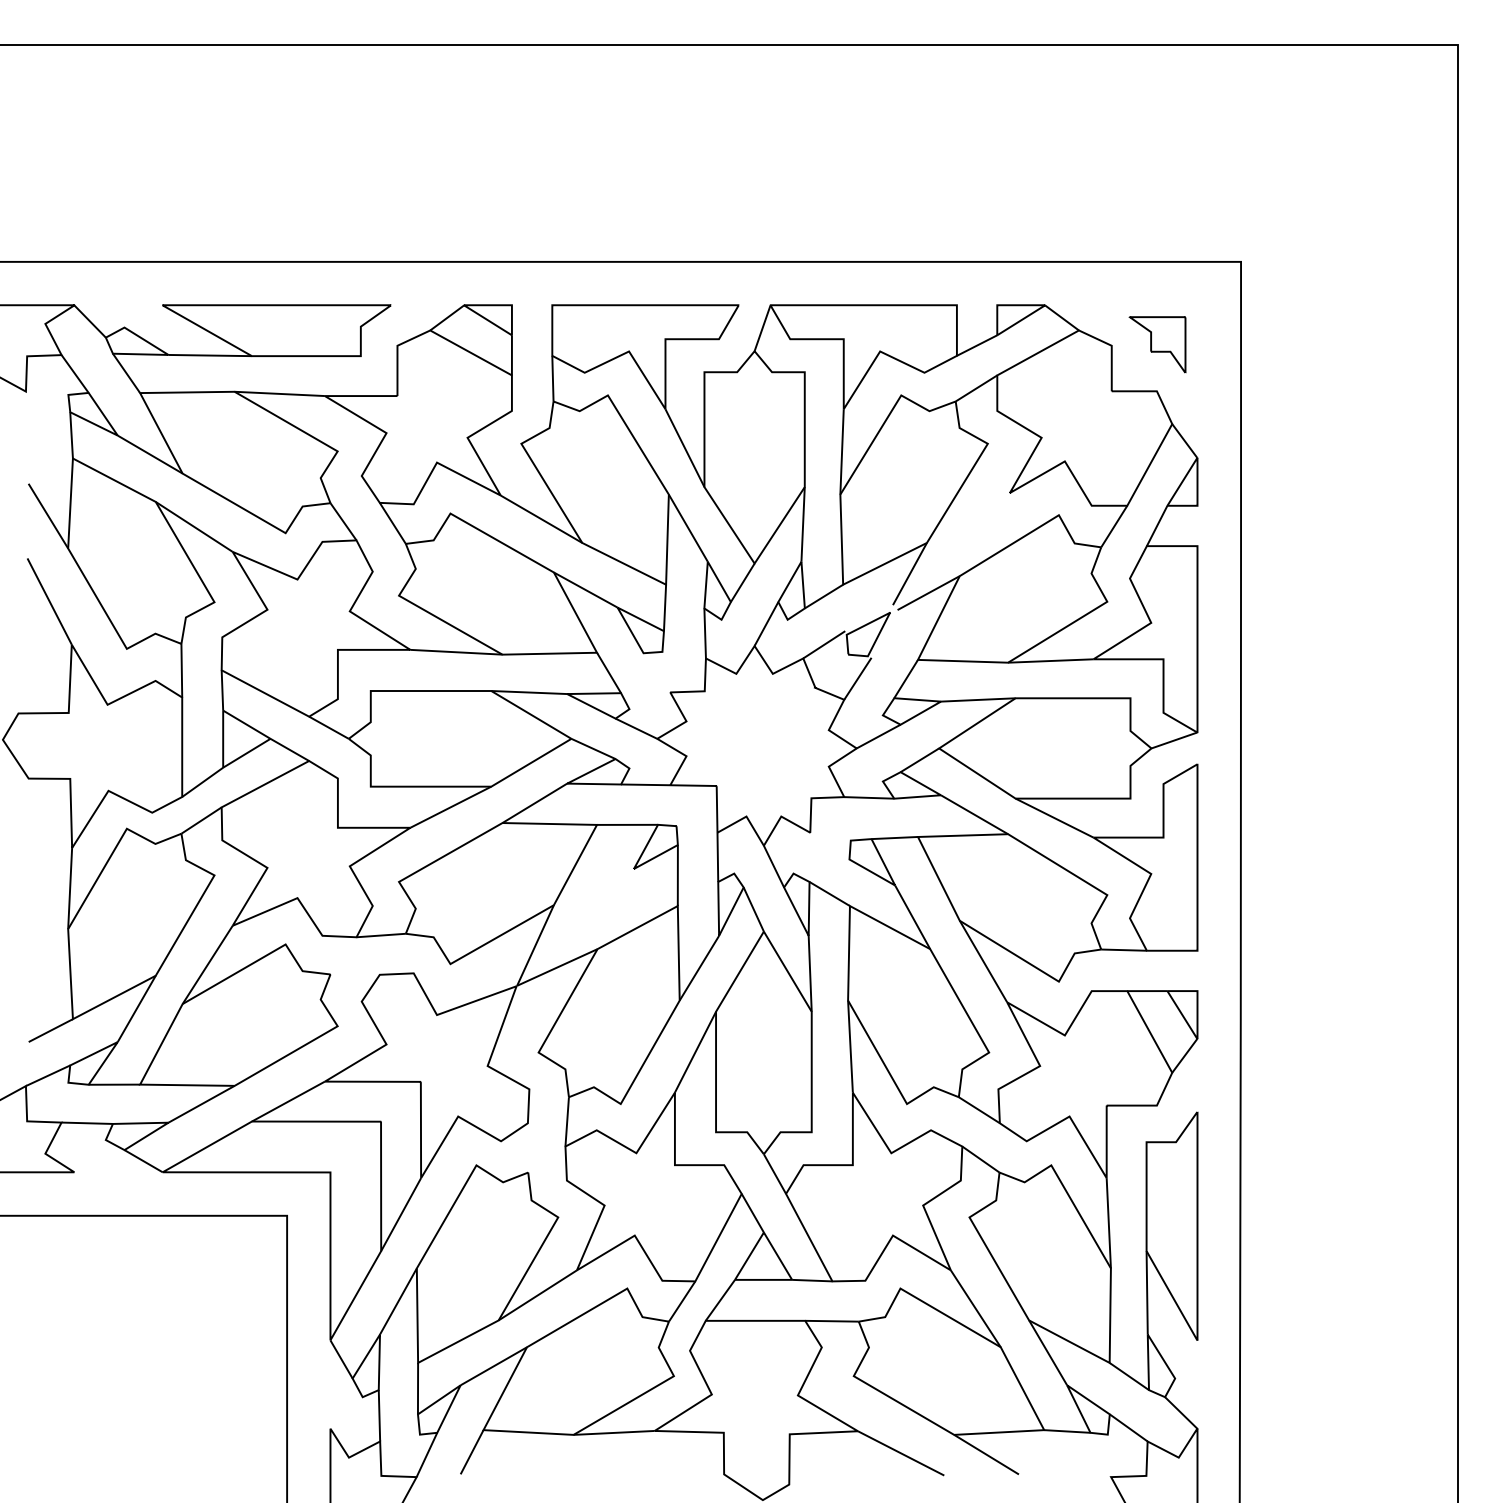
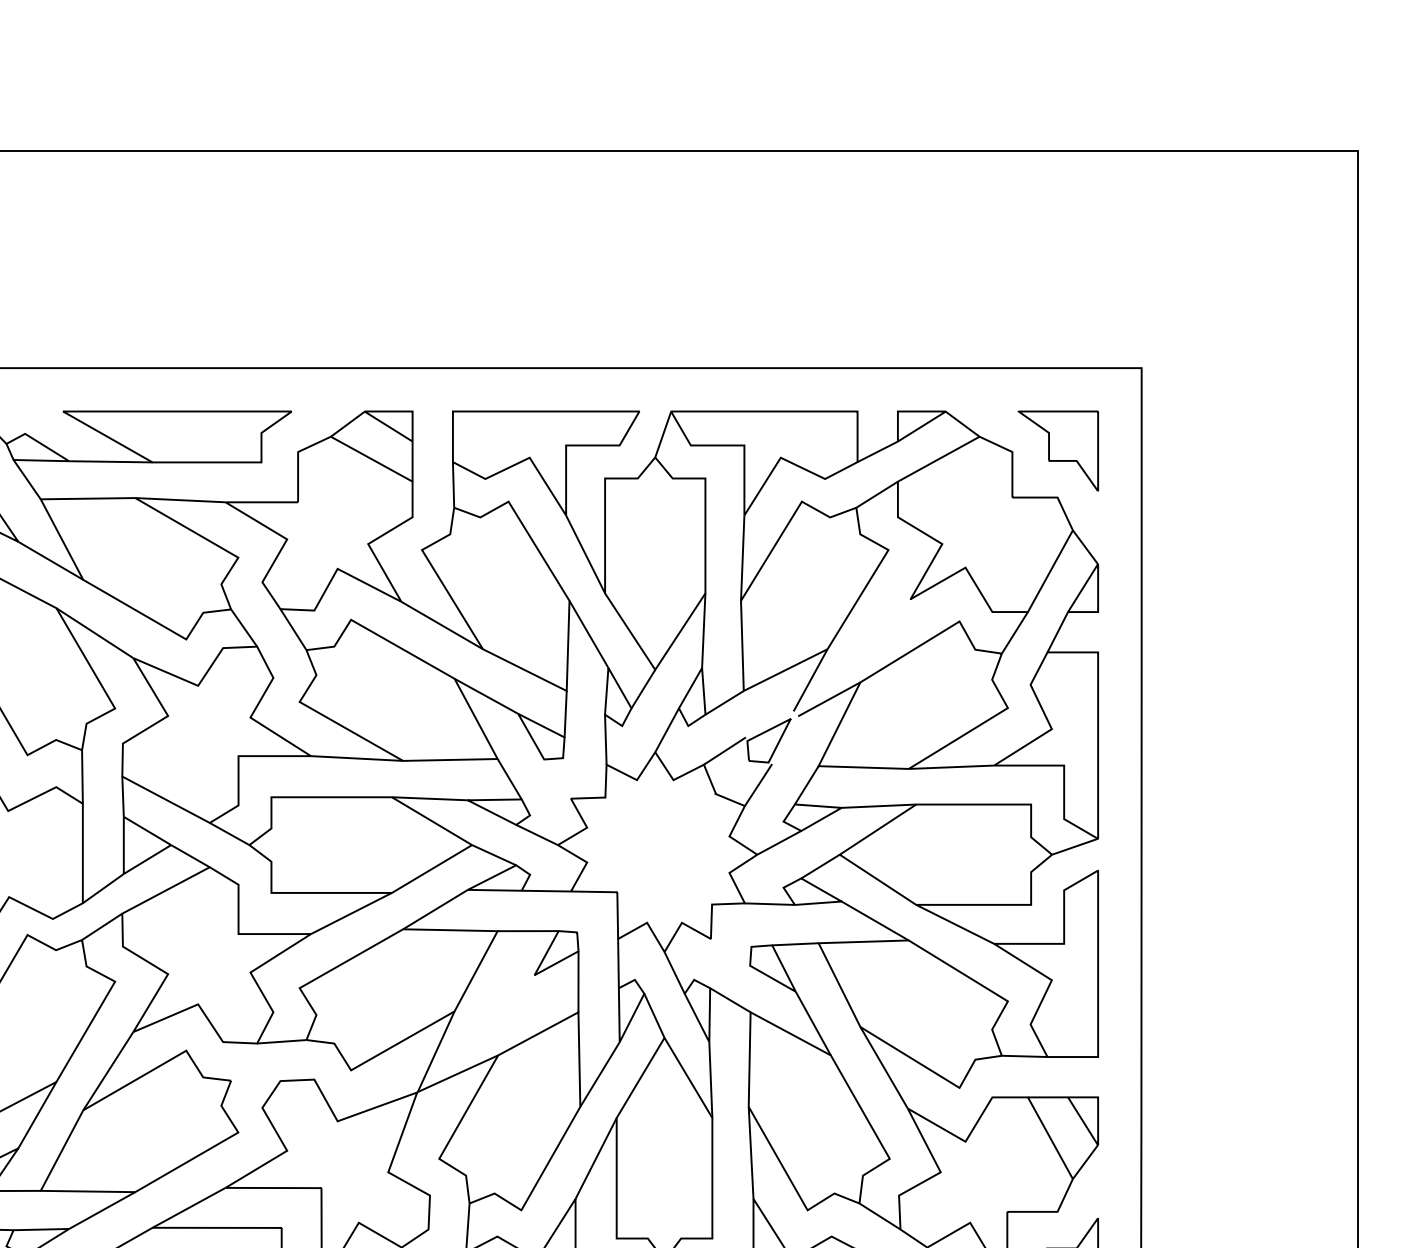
part: (1157, 344) -> (1058, 450), size x1.43

